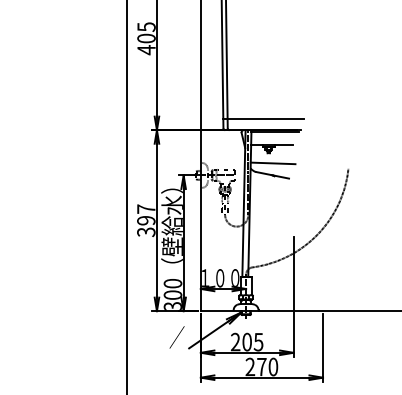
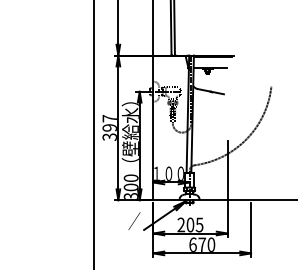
line: (263, 118) -> (203, 46), removed
line: (272, 163) -> (210, 82), removed
text: (250, 366) -> (193, 244), 270 -> 670

